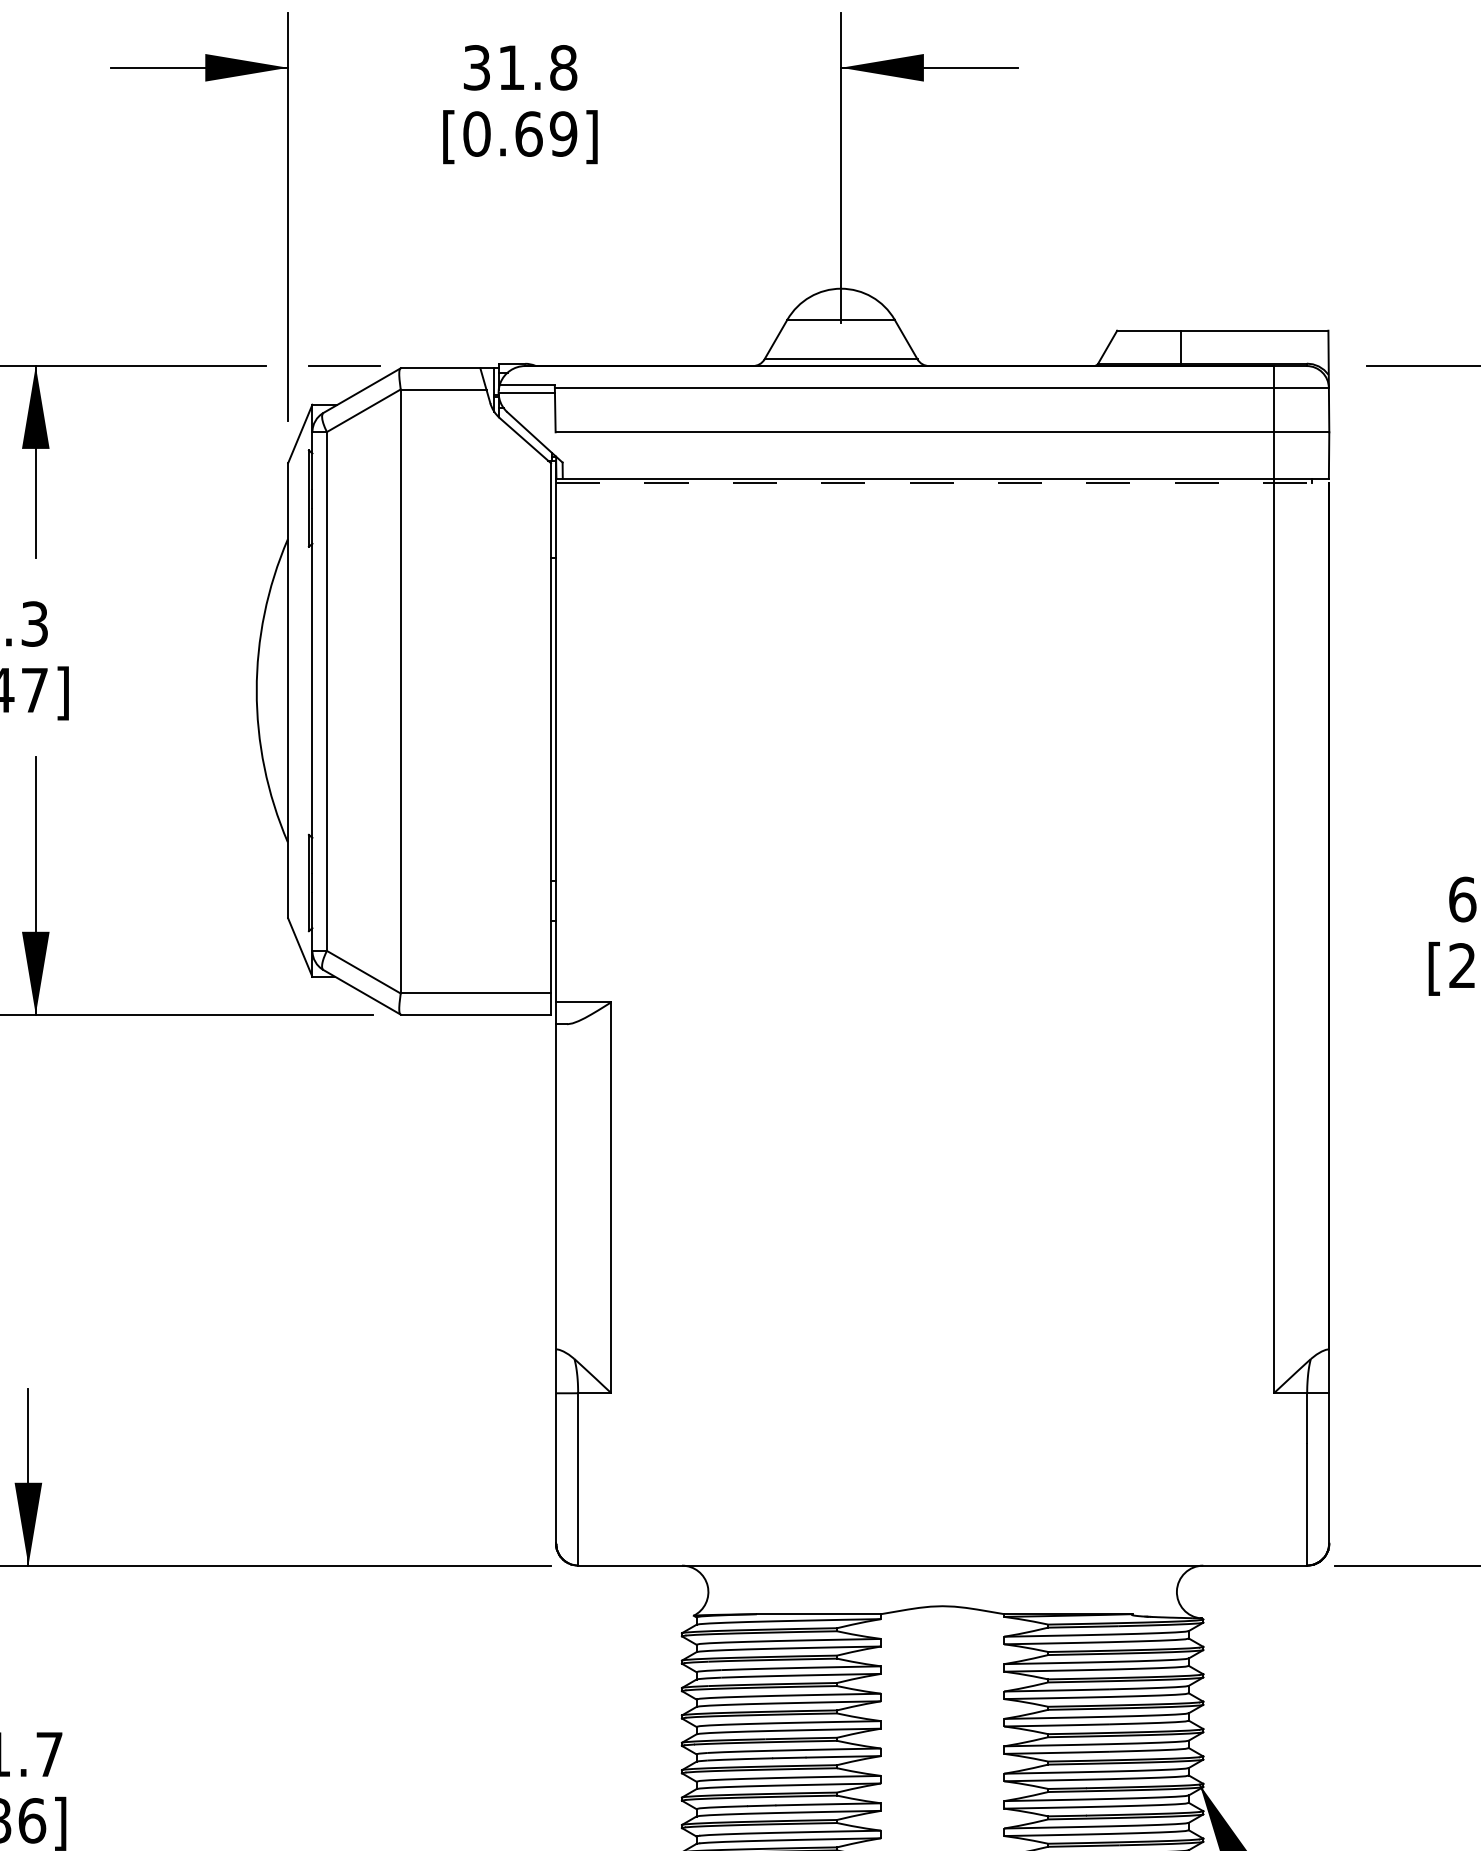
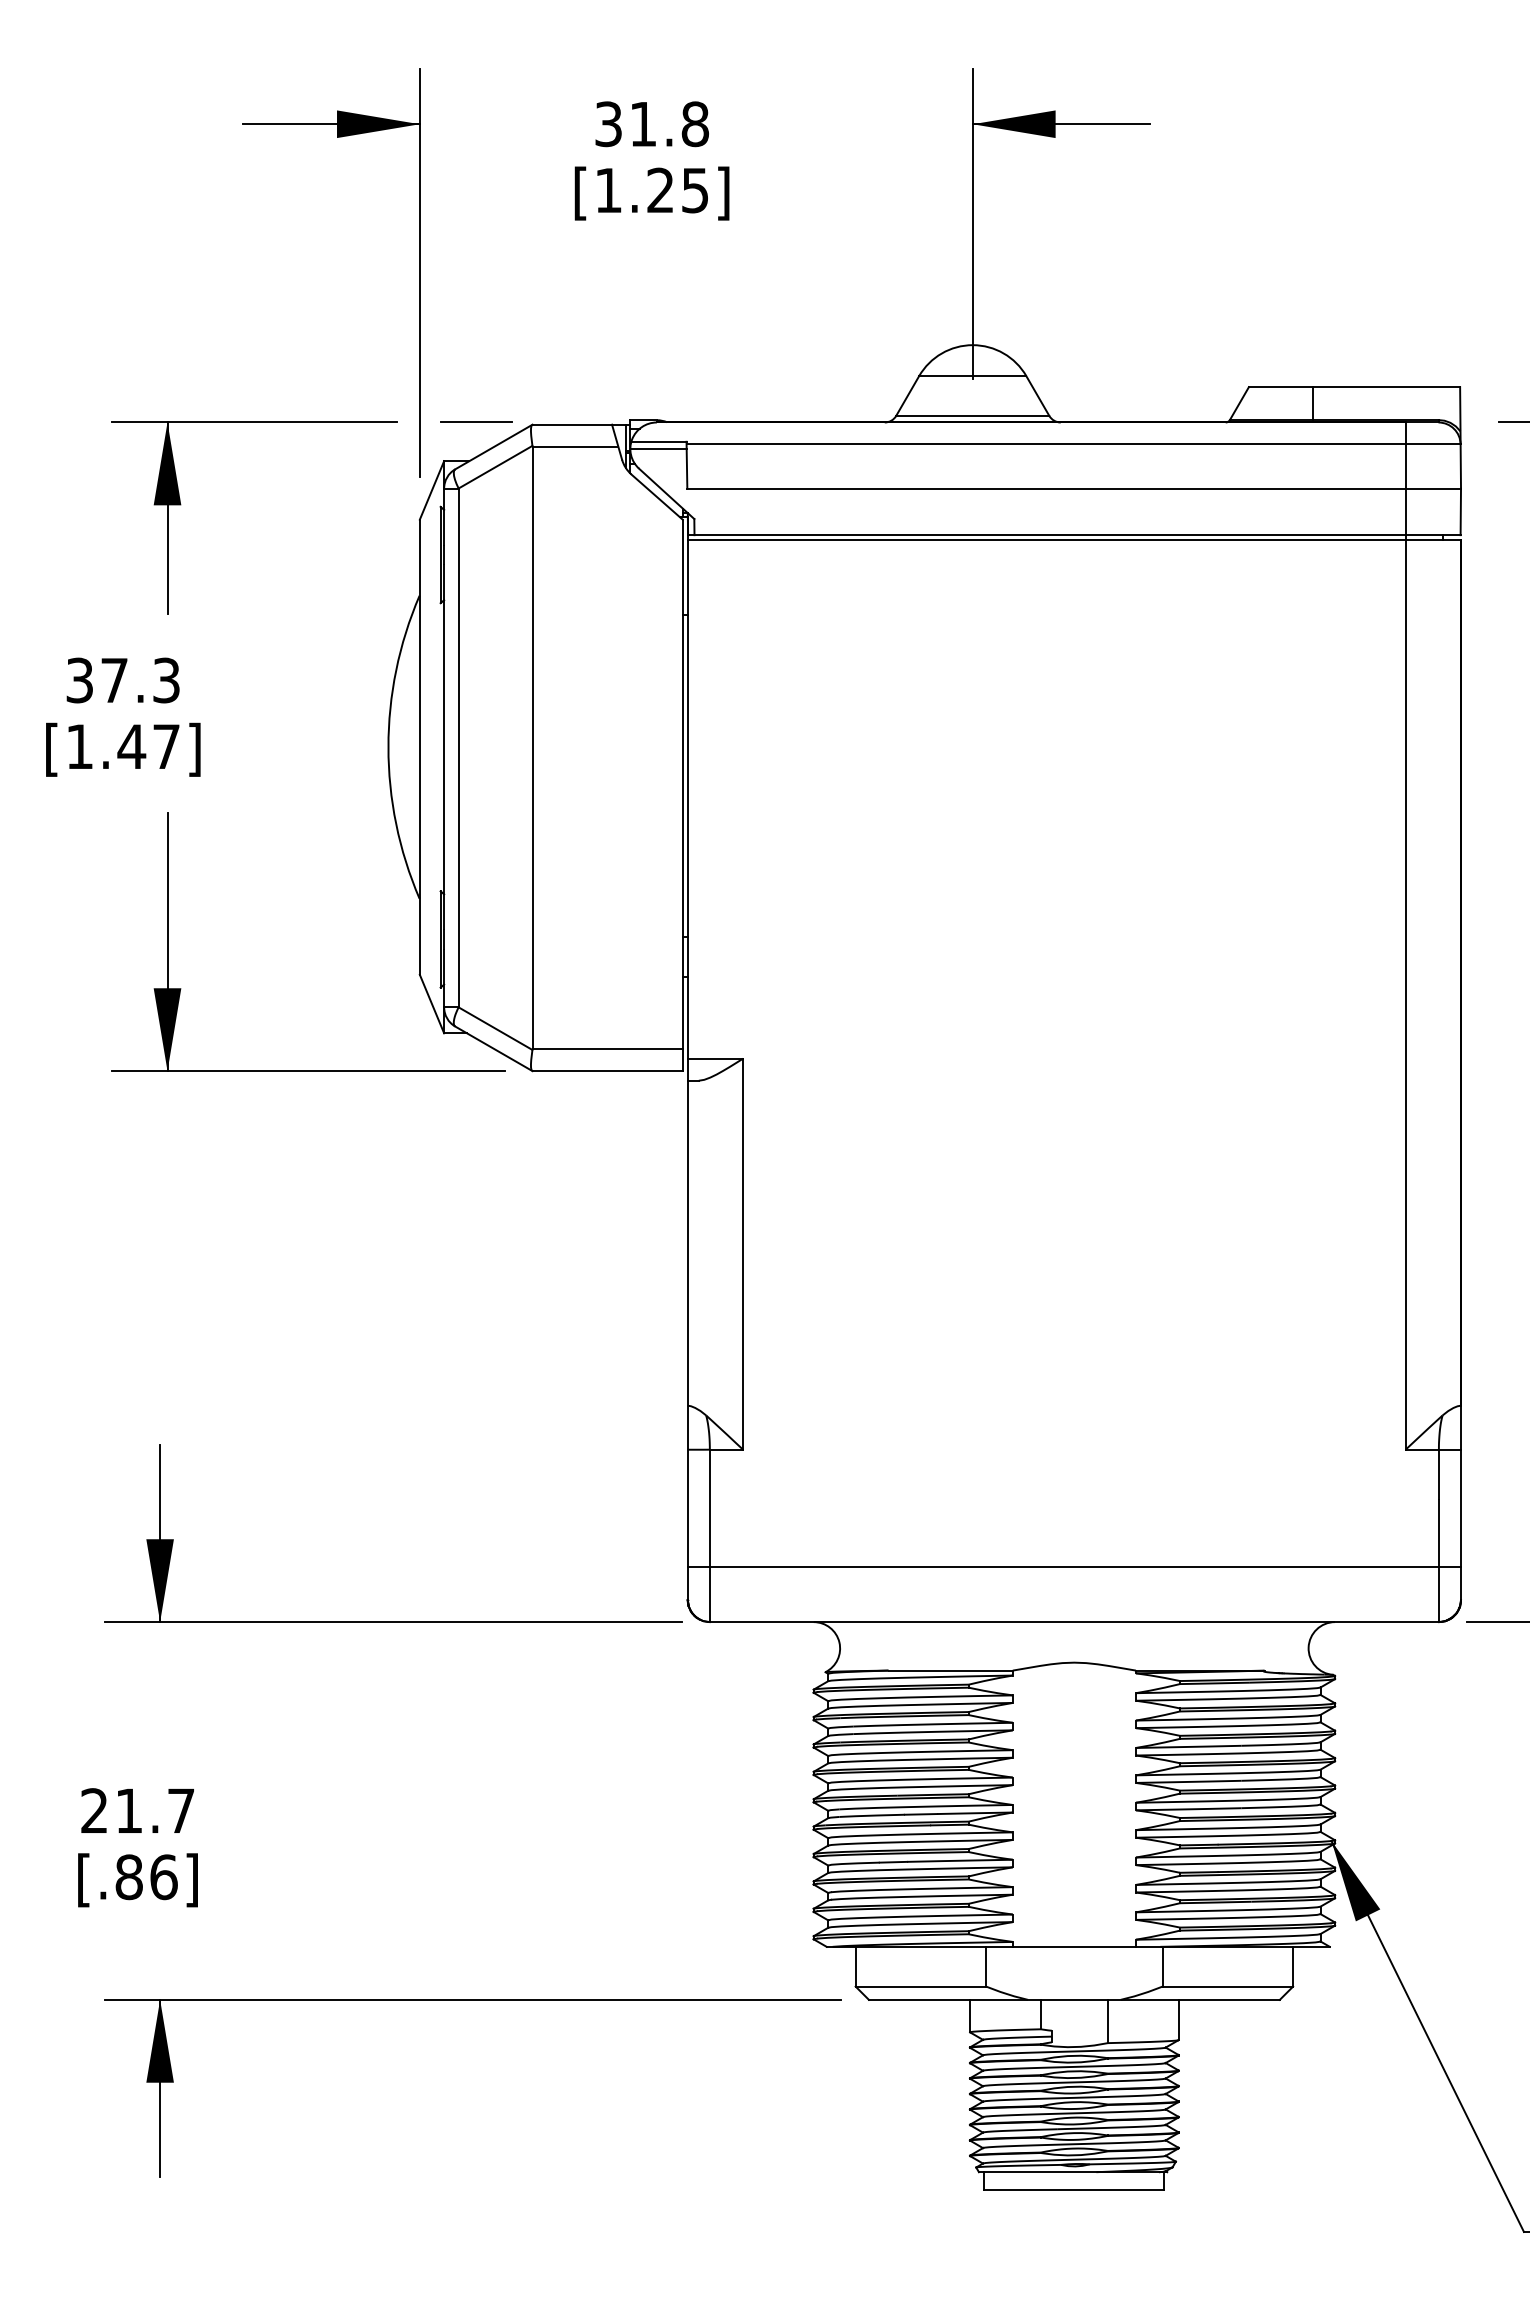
text: (519, 134) -> (651, 190), [0.69] -> [1.25]
line: (942, 483) -> (1074, 539), dashed -> solid
line: (942, 1510) -> (1074, 1566), added

